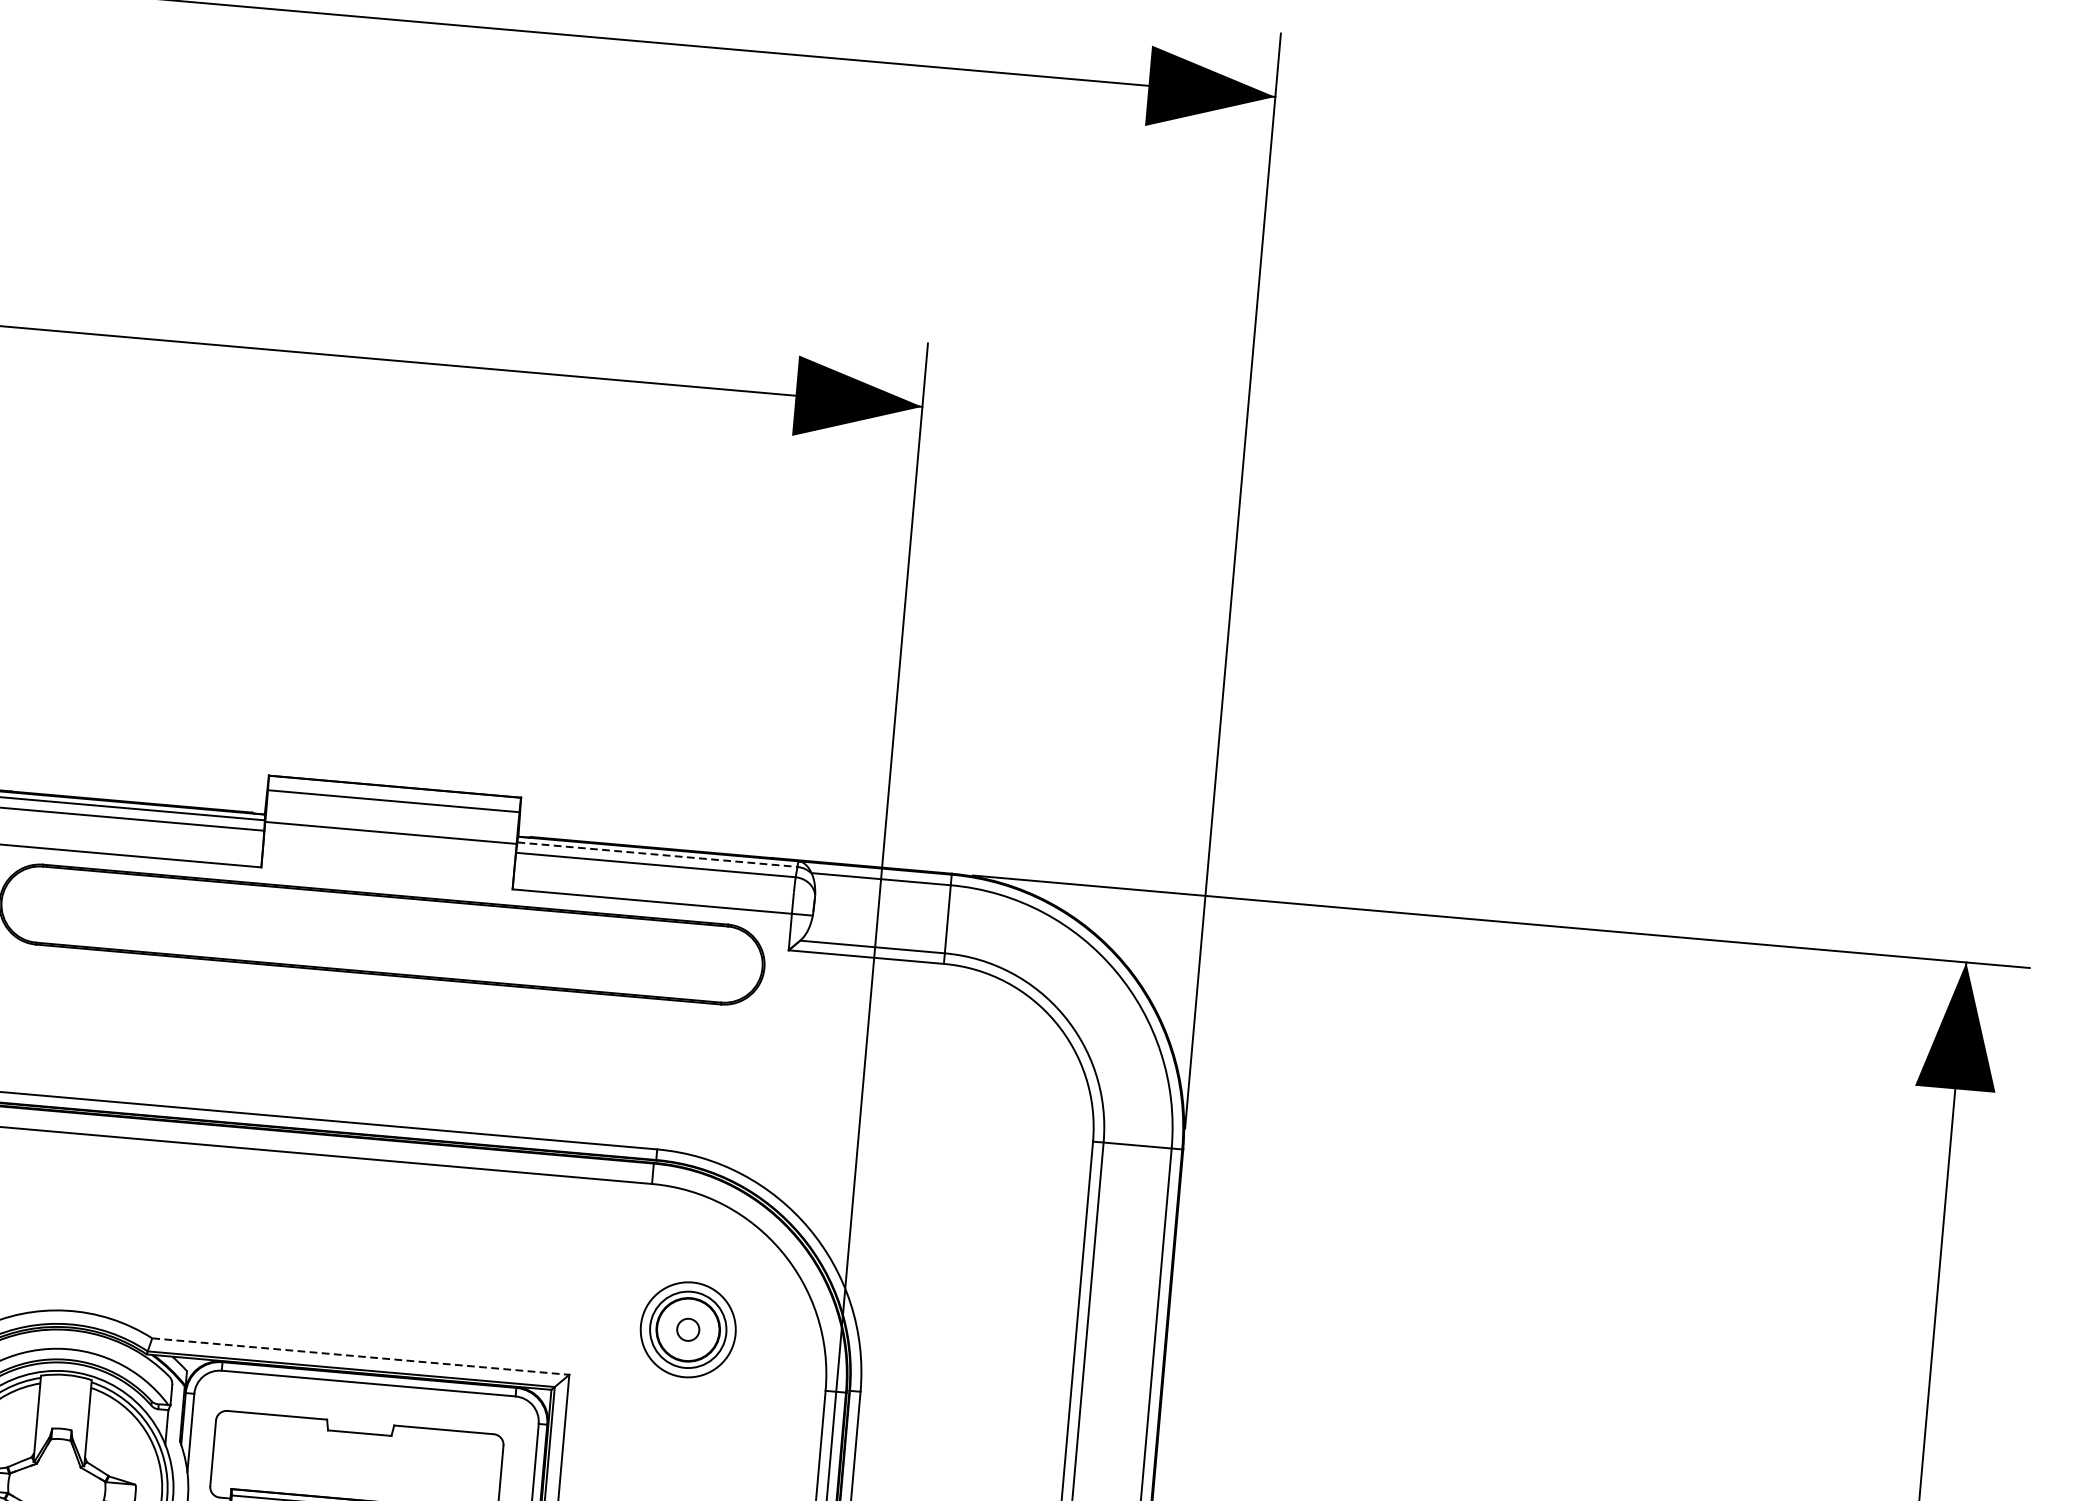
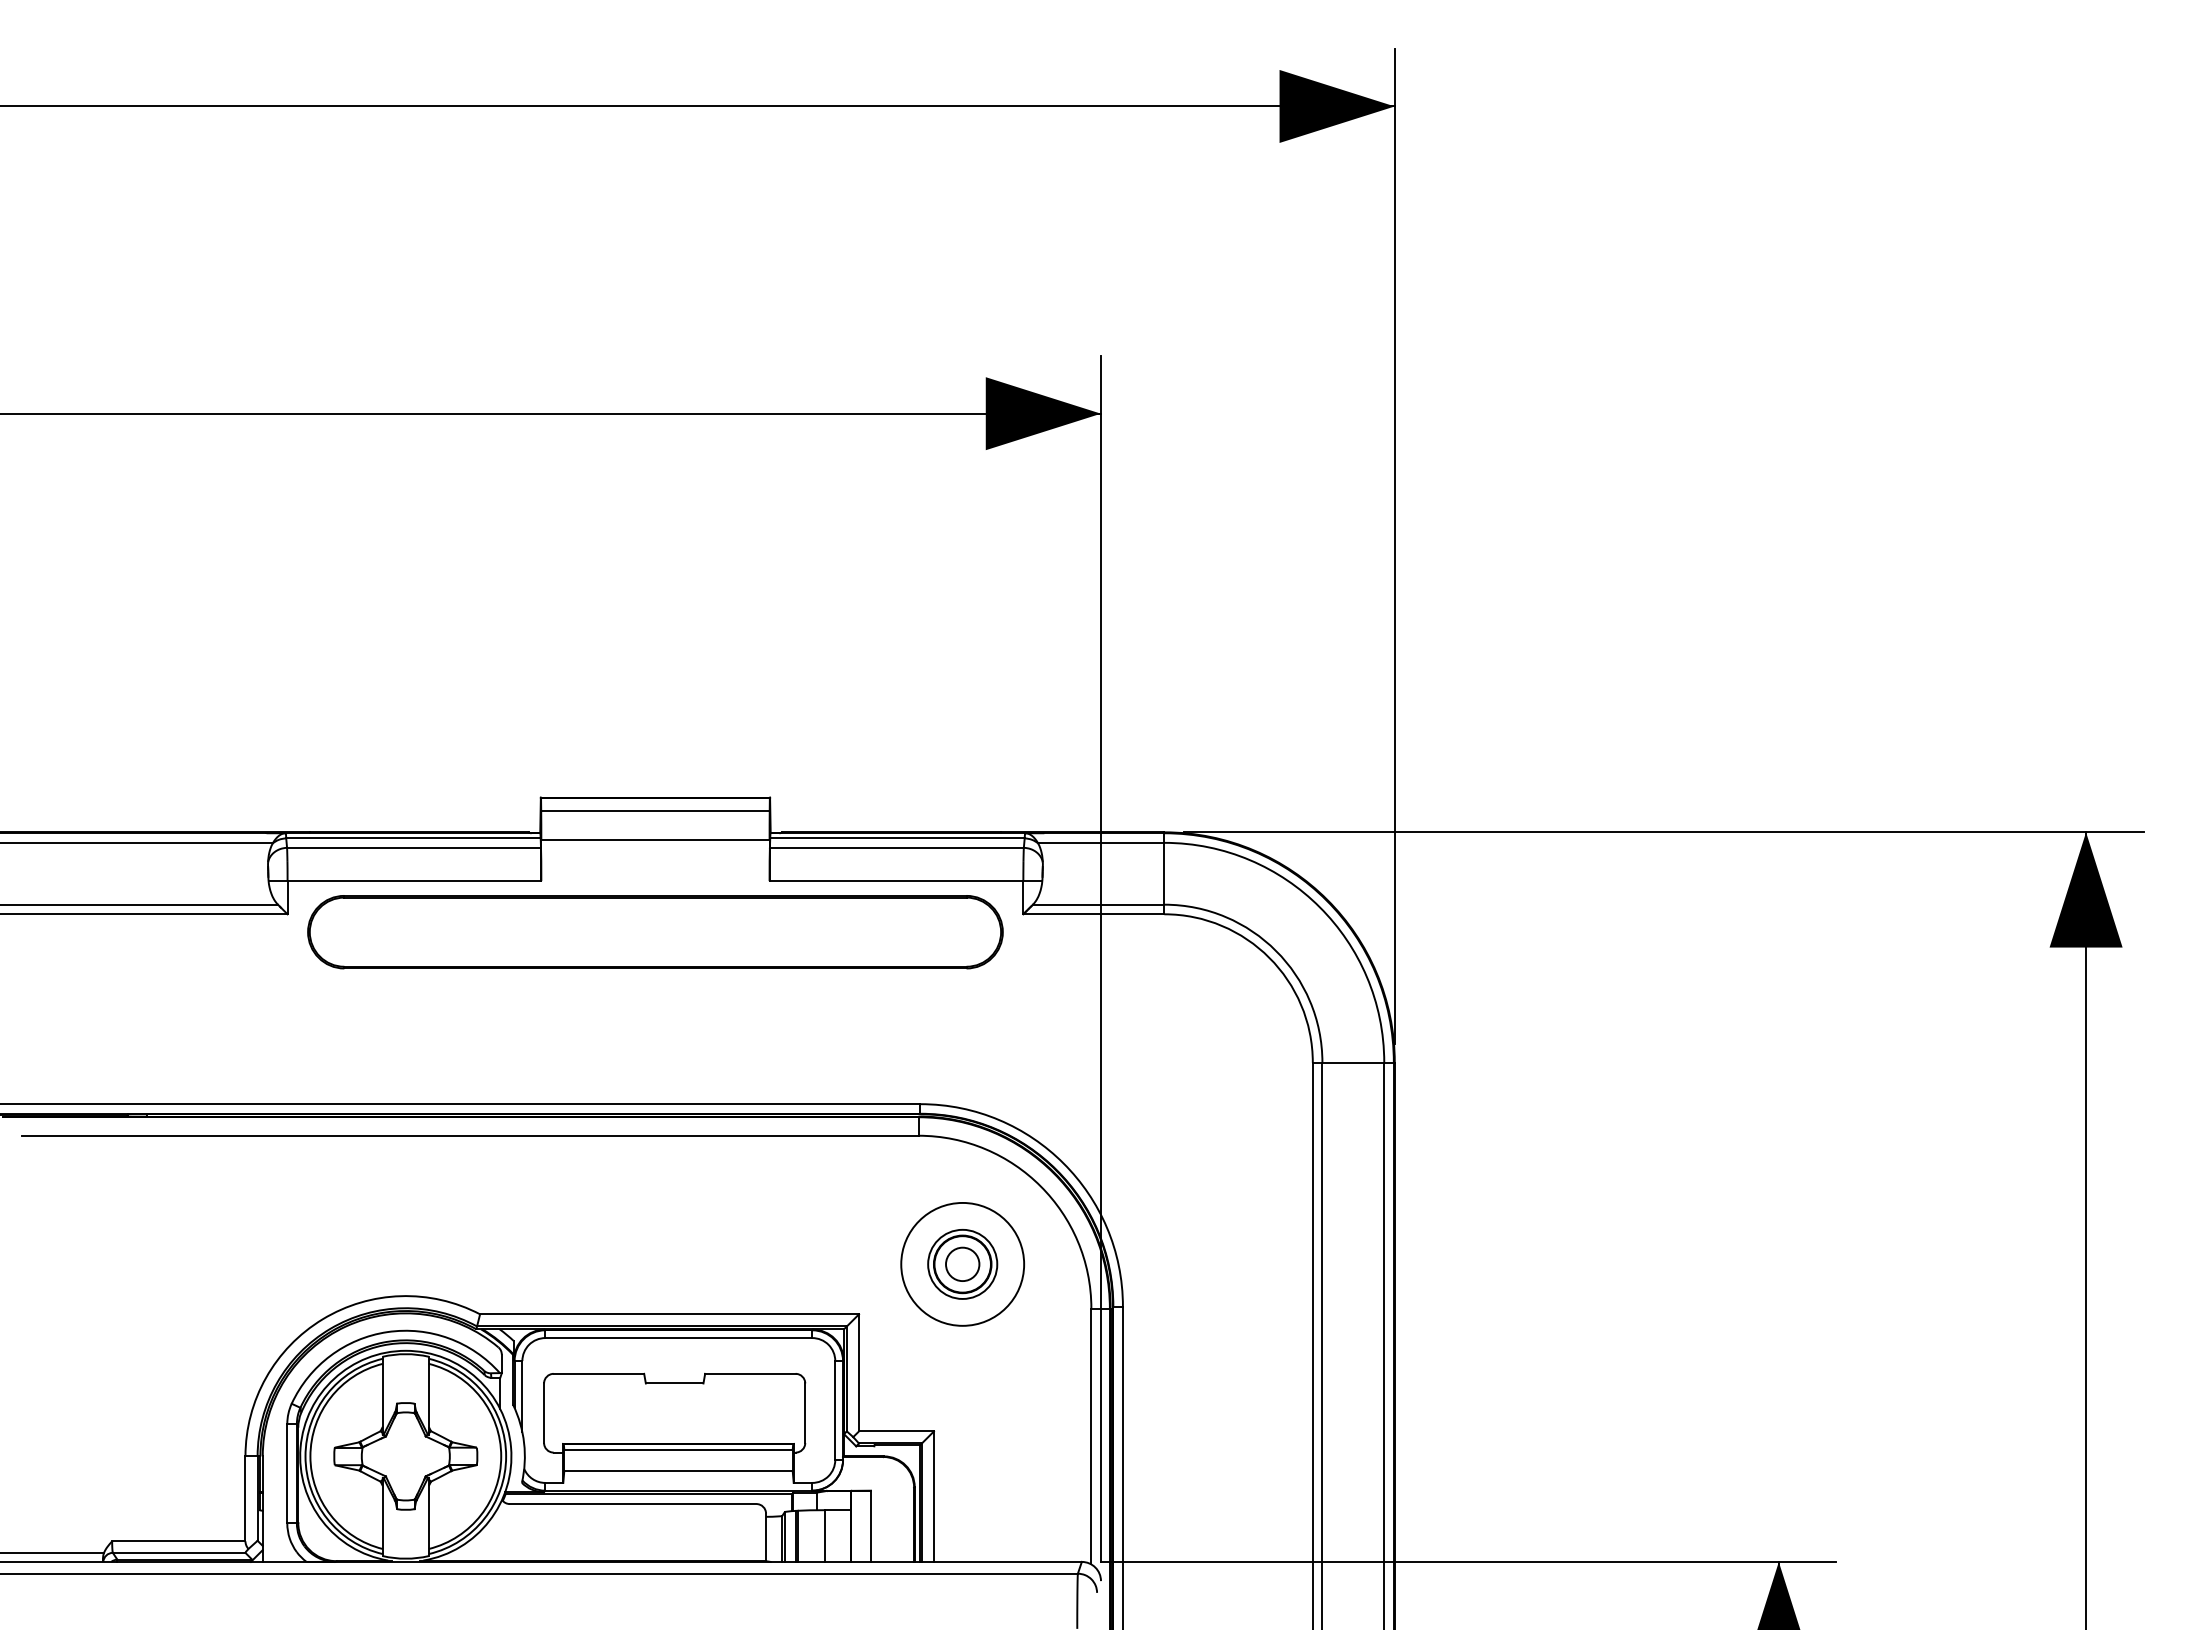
line: (657, 854) -> (897, 838), dashed -> solid
circle: (688, 1328) -> (962, 1263), size x1.43
circle: (688, 1329) -> (962, 1264), size x1.67
line: (361, 1356) -> (670, 1314), dashed -> solid

